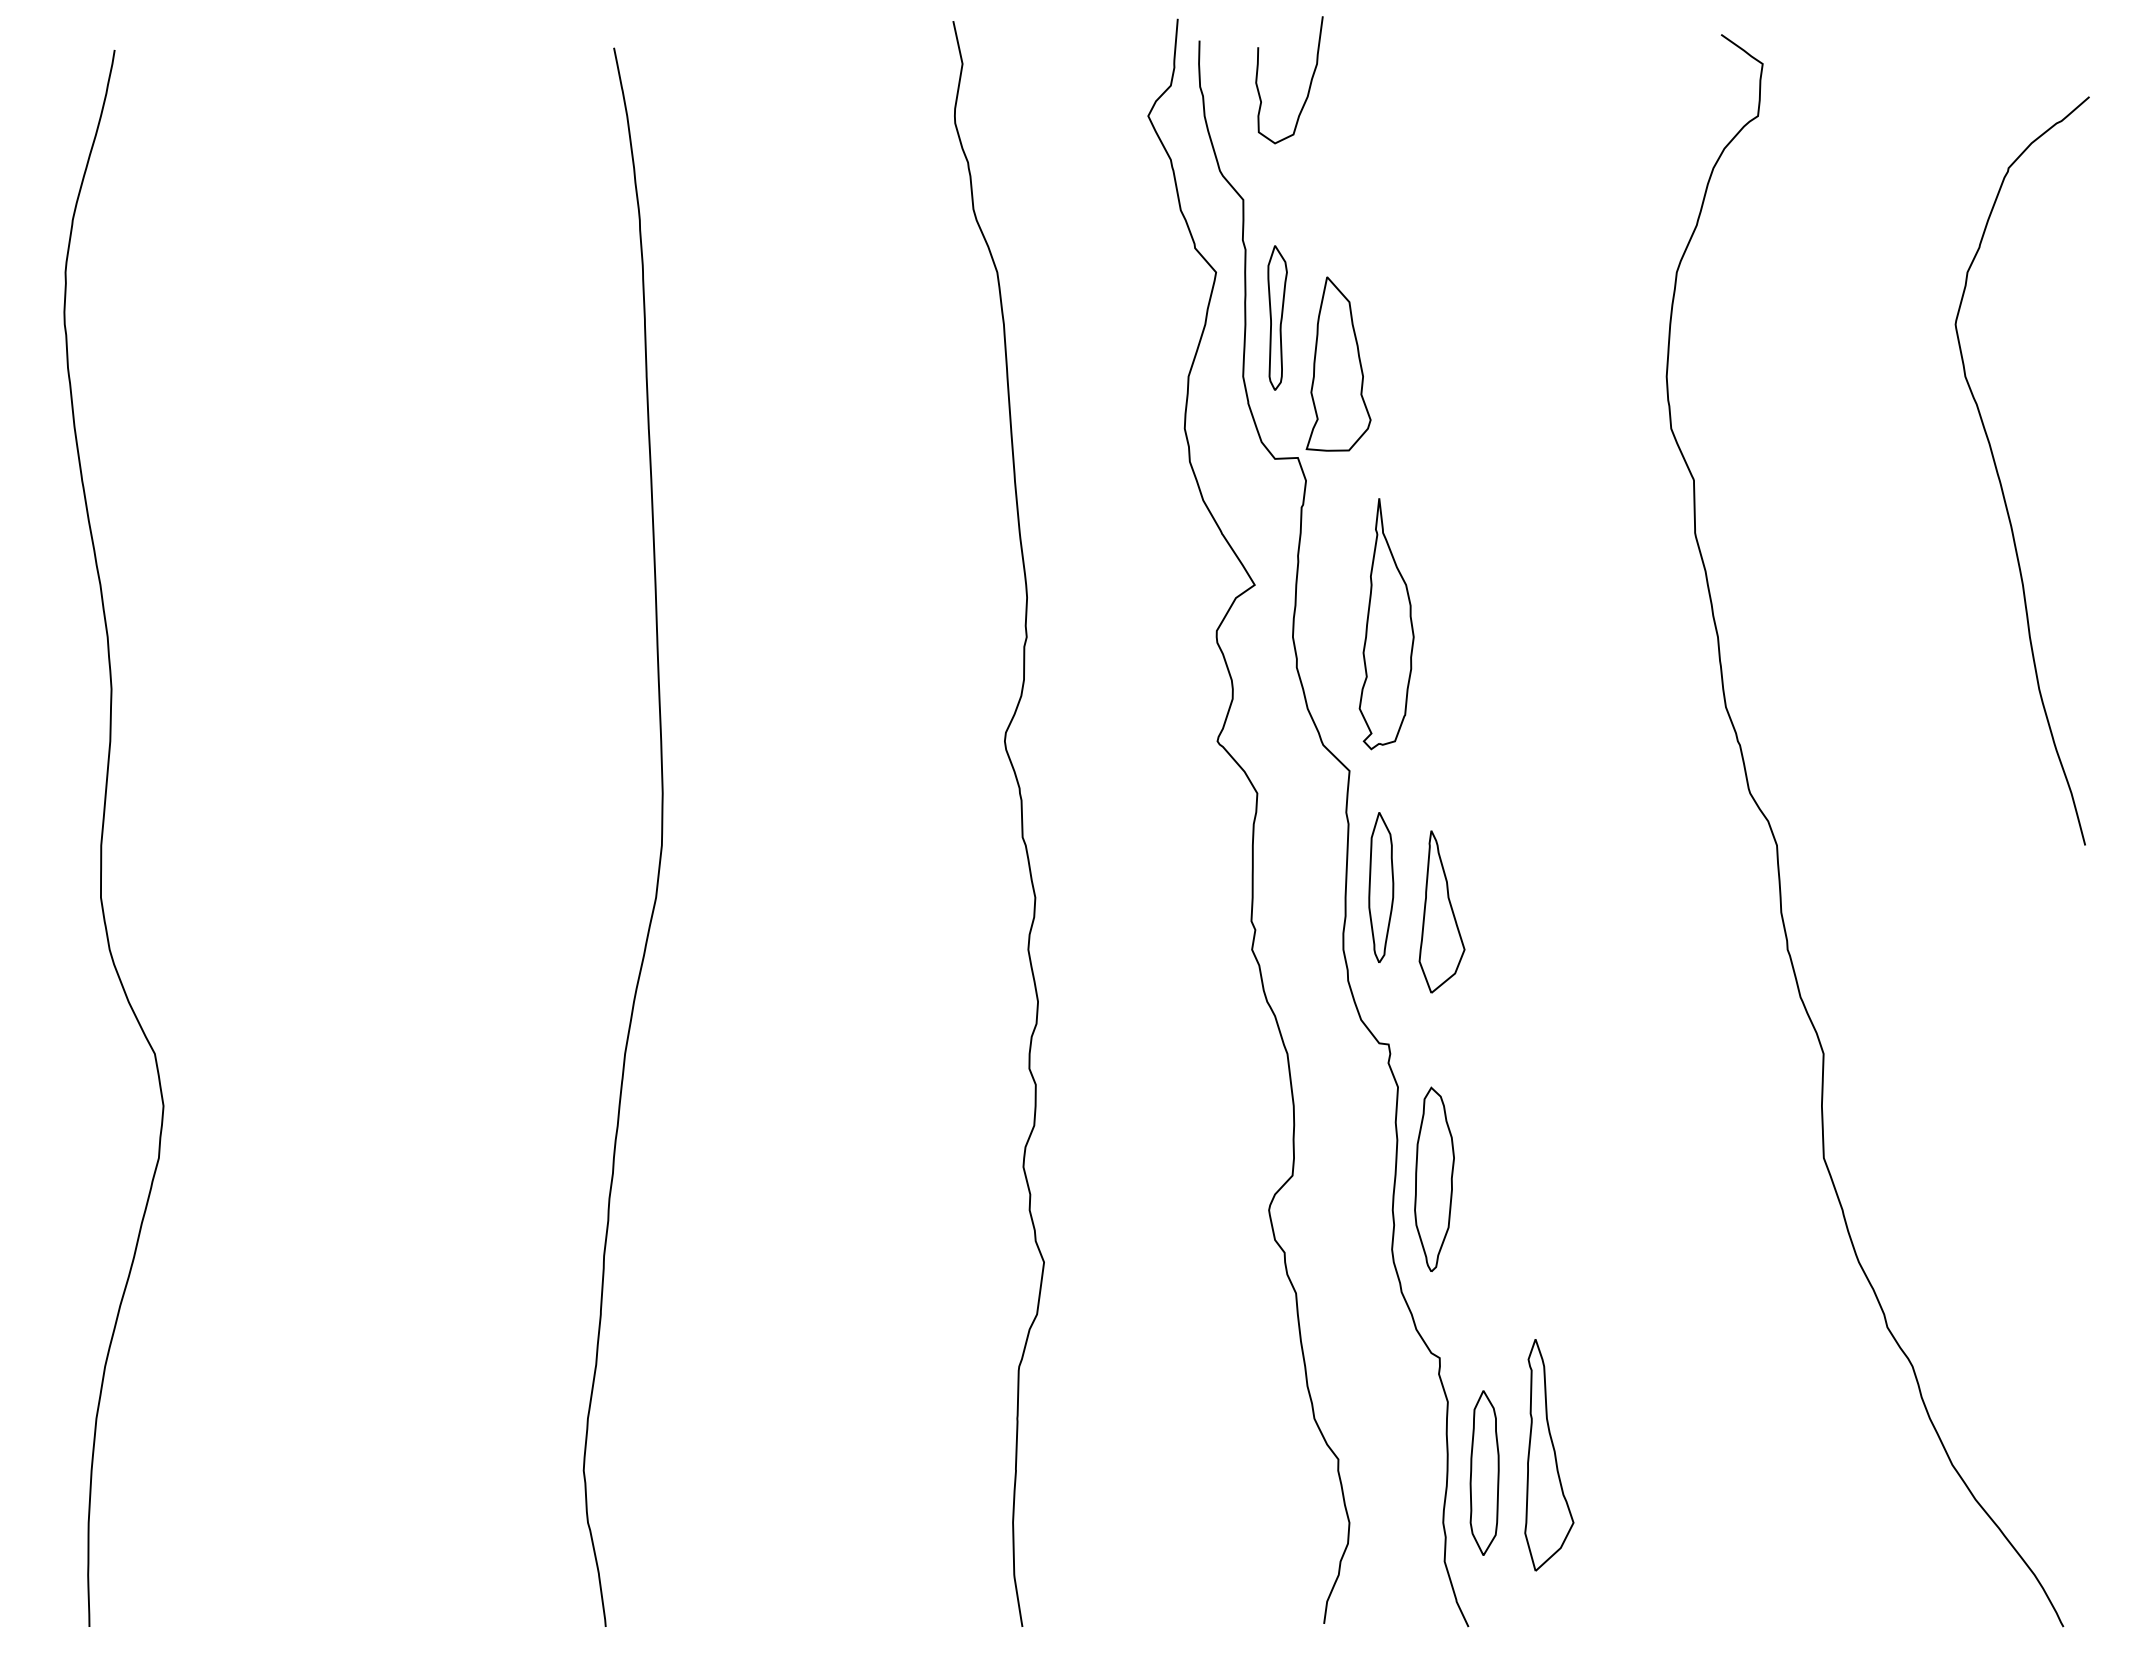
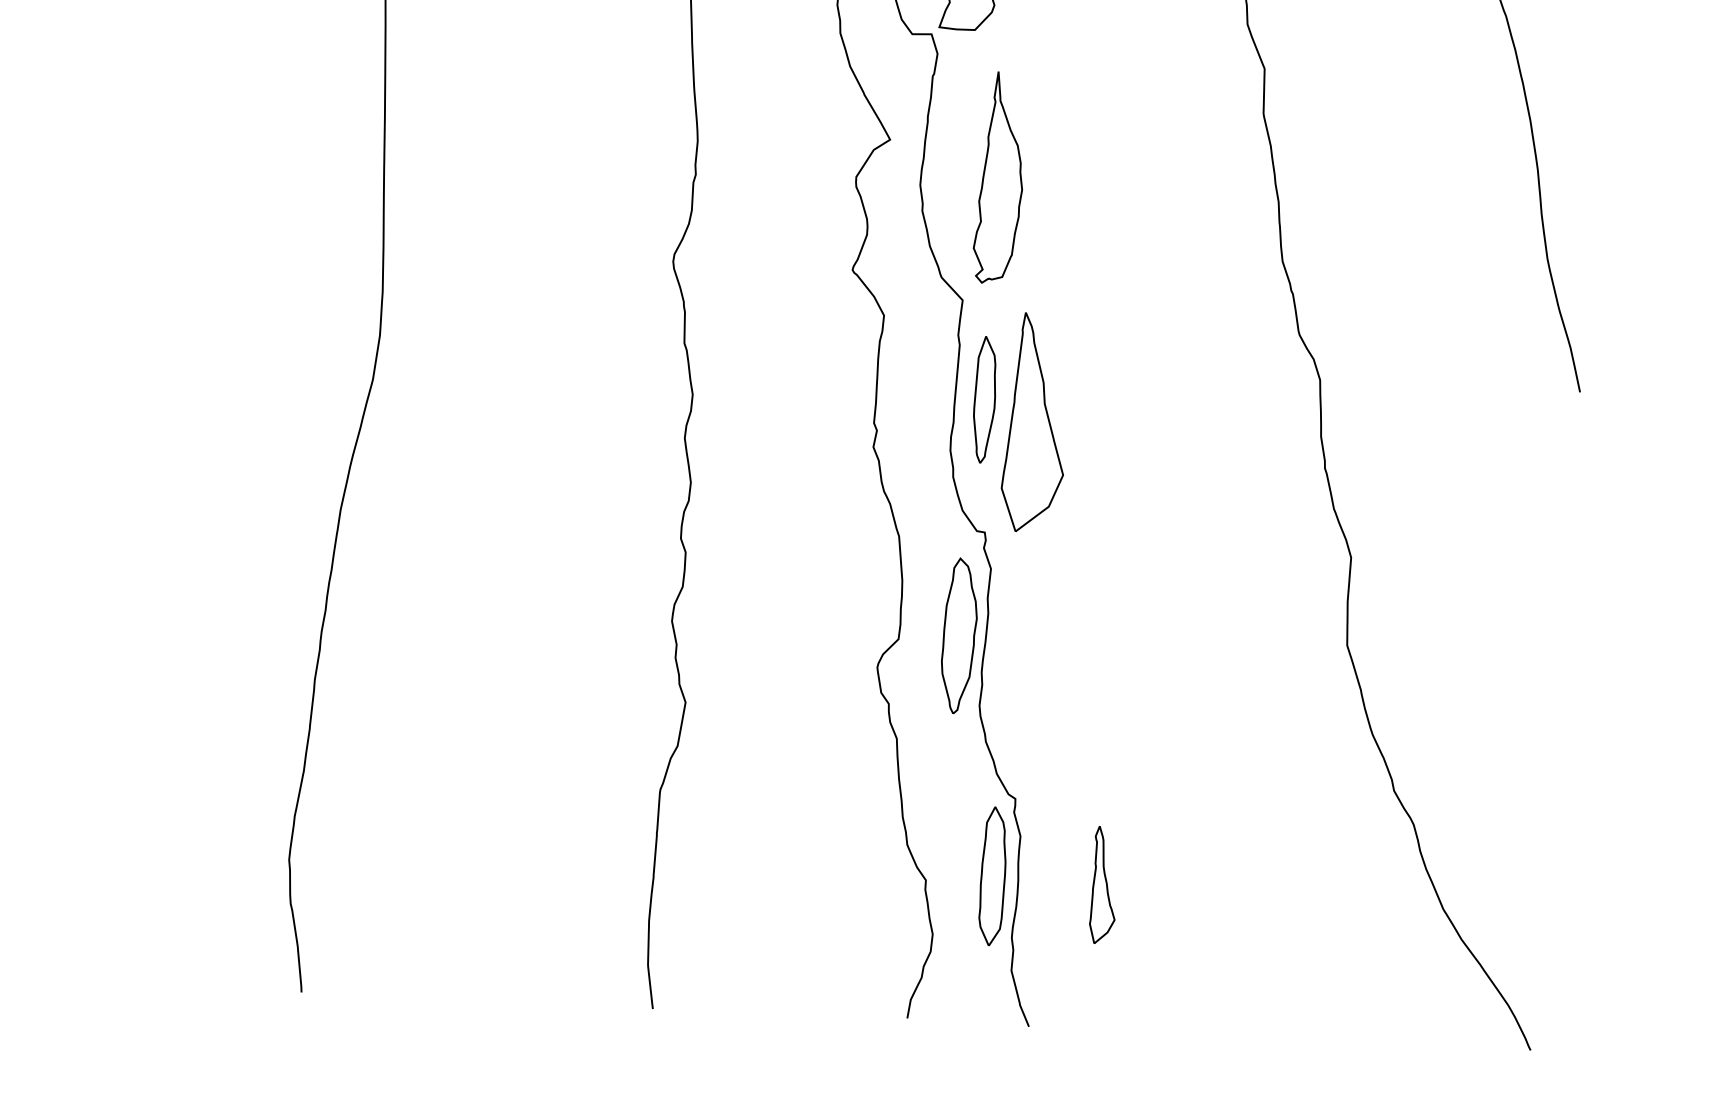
part: (1441, 911) -> (1034, 422), size x1.6
part: (1434, 1178) -> (959, 635), moved
part: (1549, 1455) -> (1104, 885), size x0.6
part: (1484, 1472) -> (992, 875), moved

